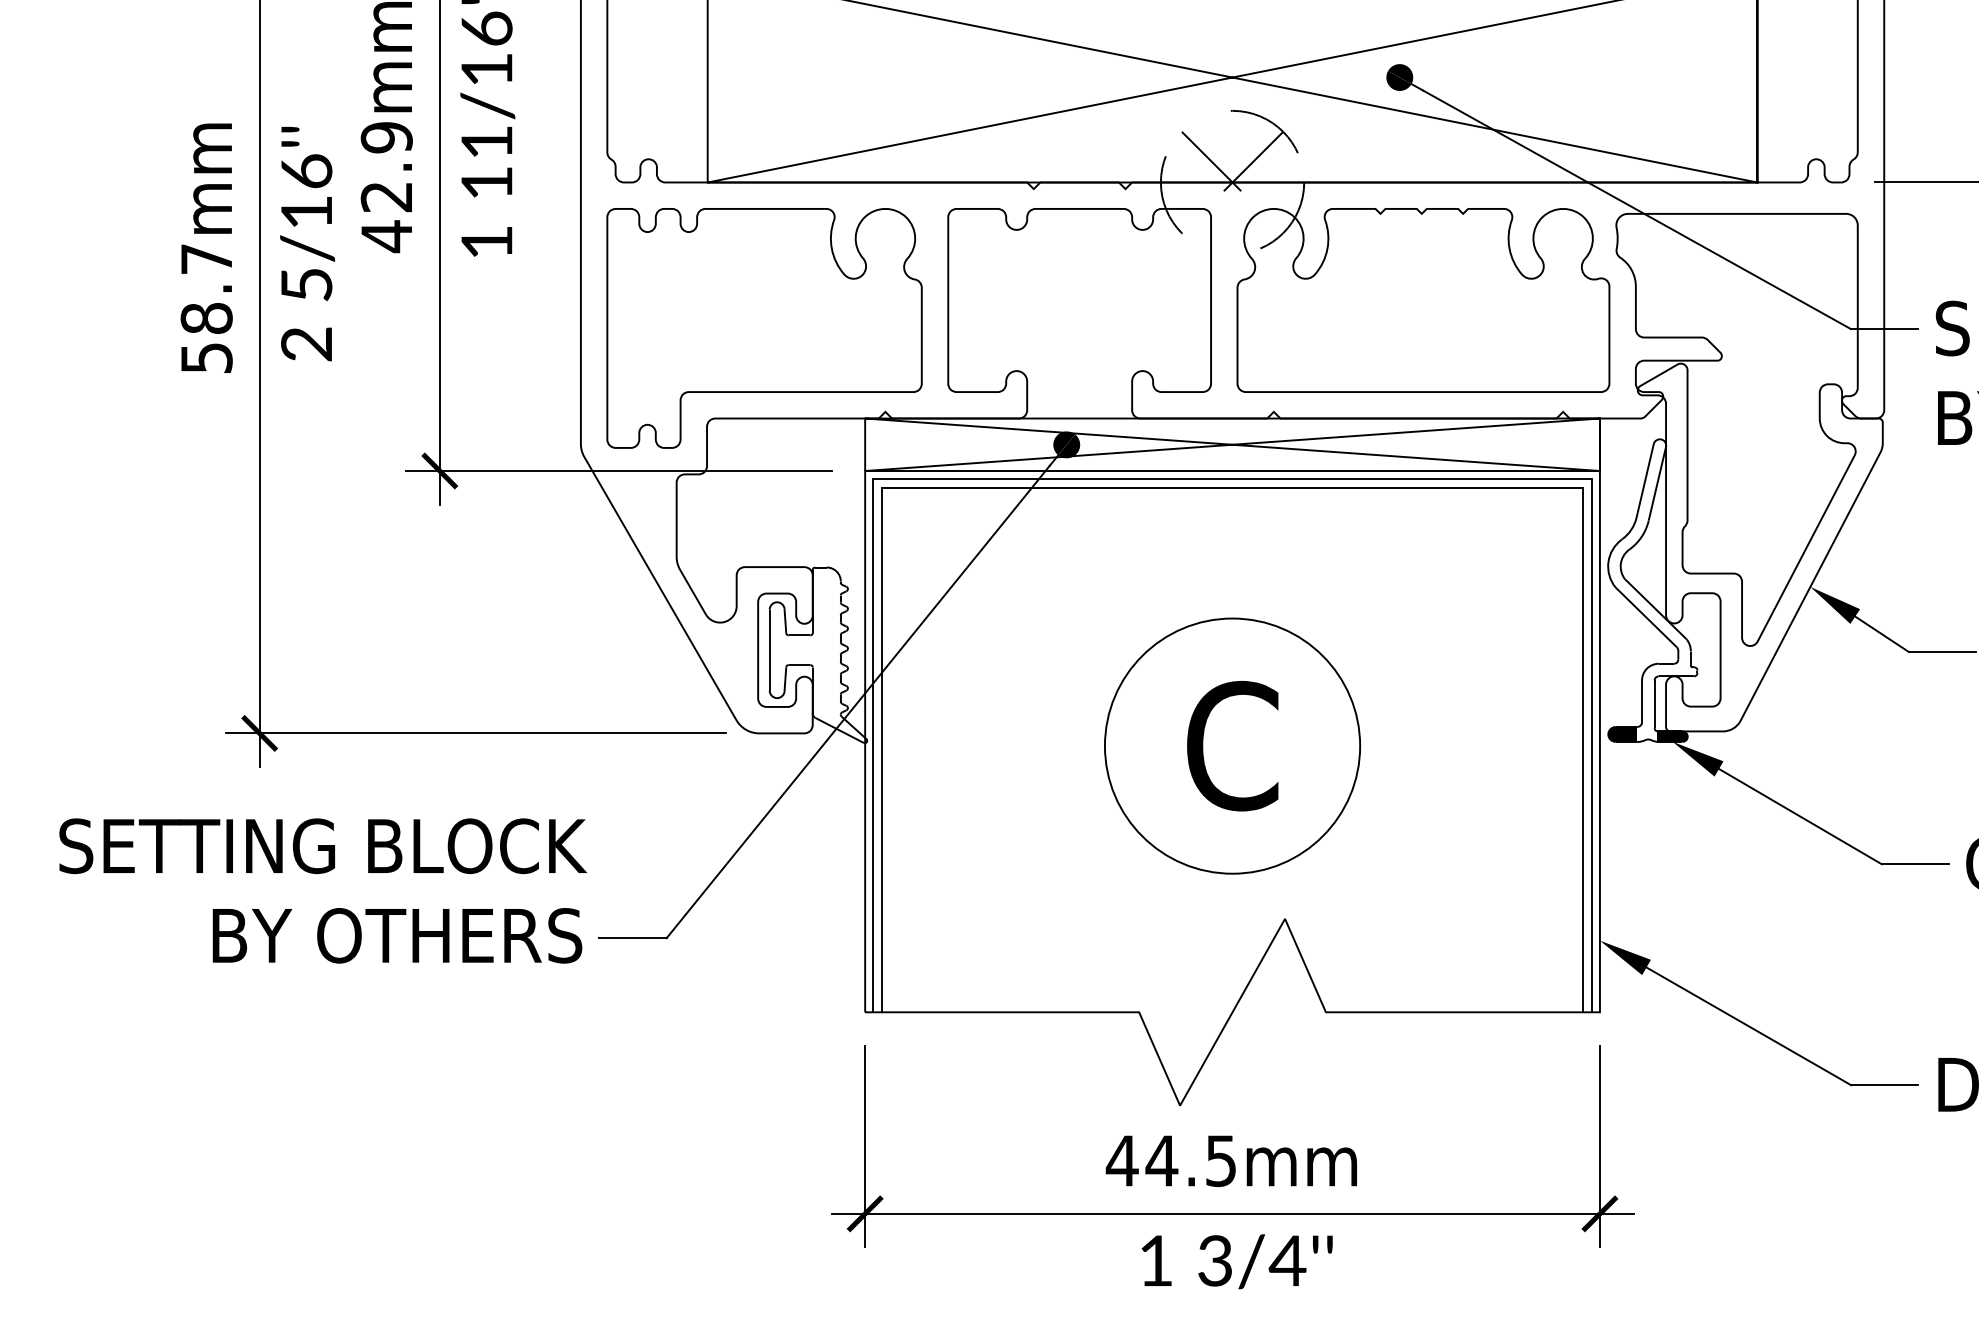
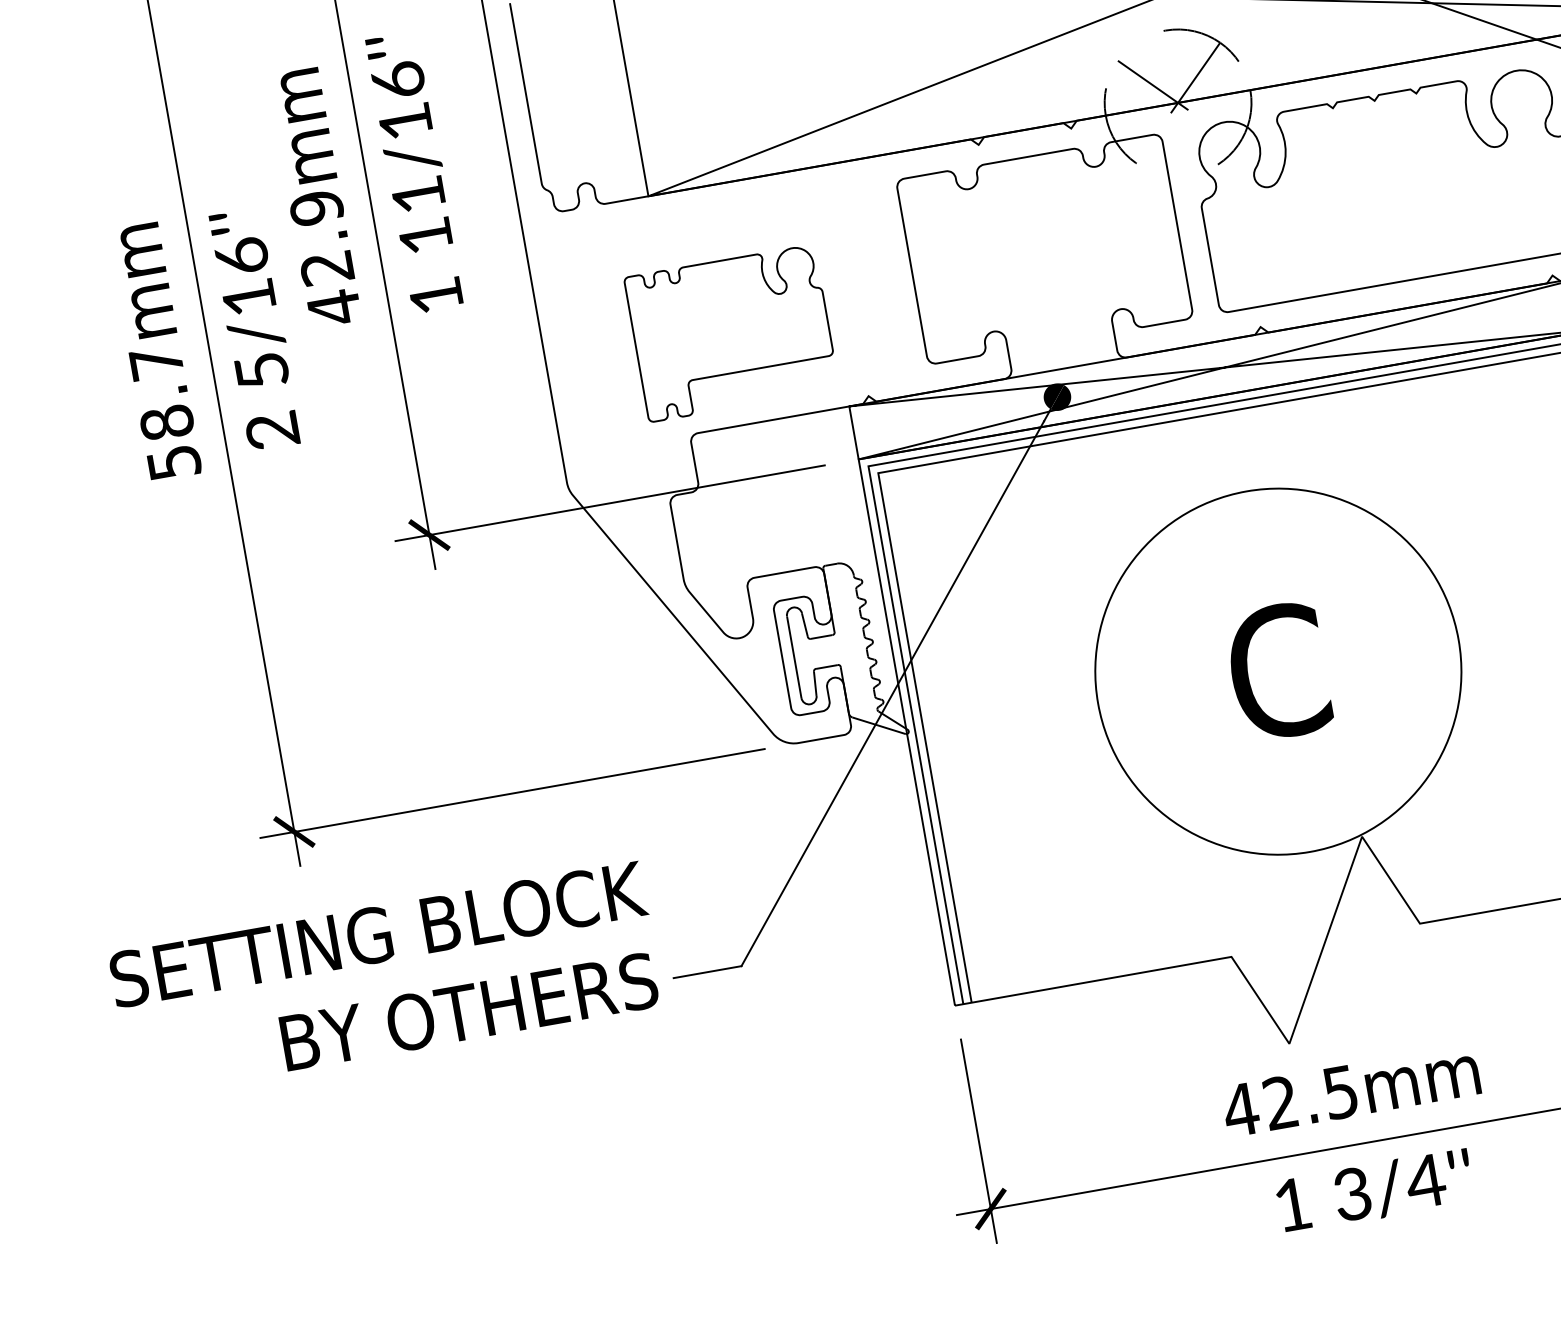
part: (764, 328) -> (731, 333), size x0.6
circle: (1232, 745) -> (1278, 671), size x1.4
text: (1161, 1160) -> (1280, 1102), 44.5mm -> 42.5mm

